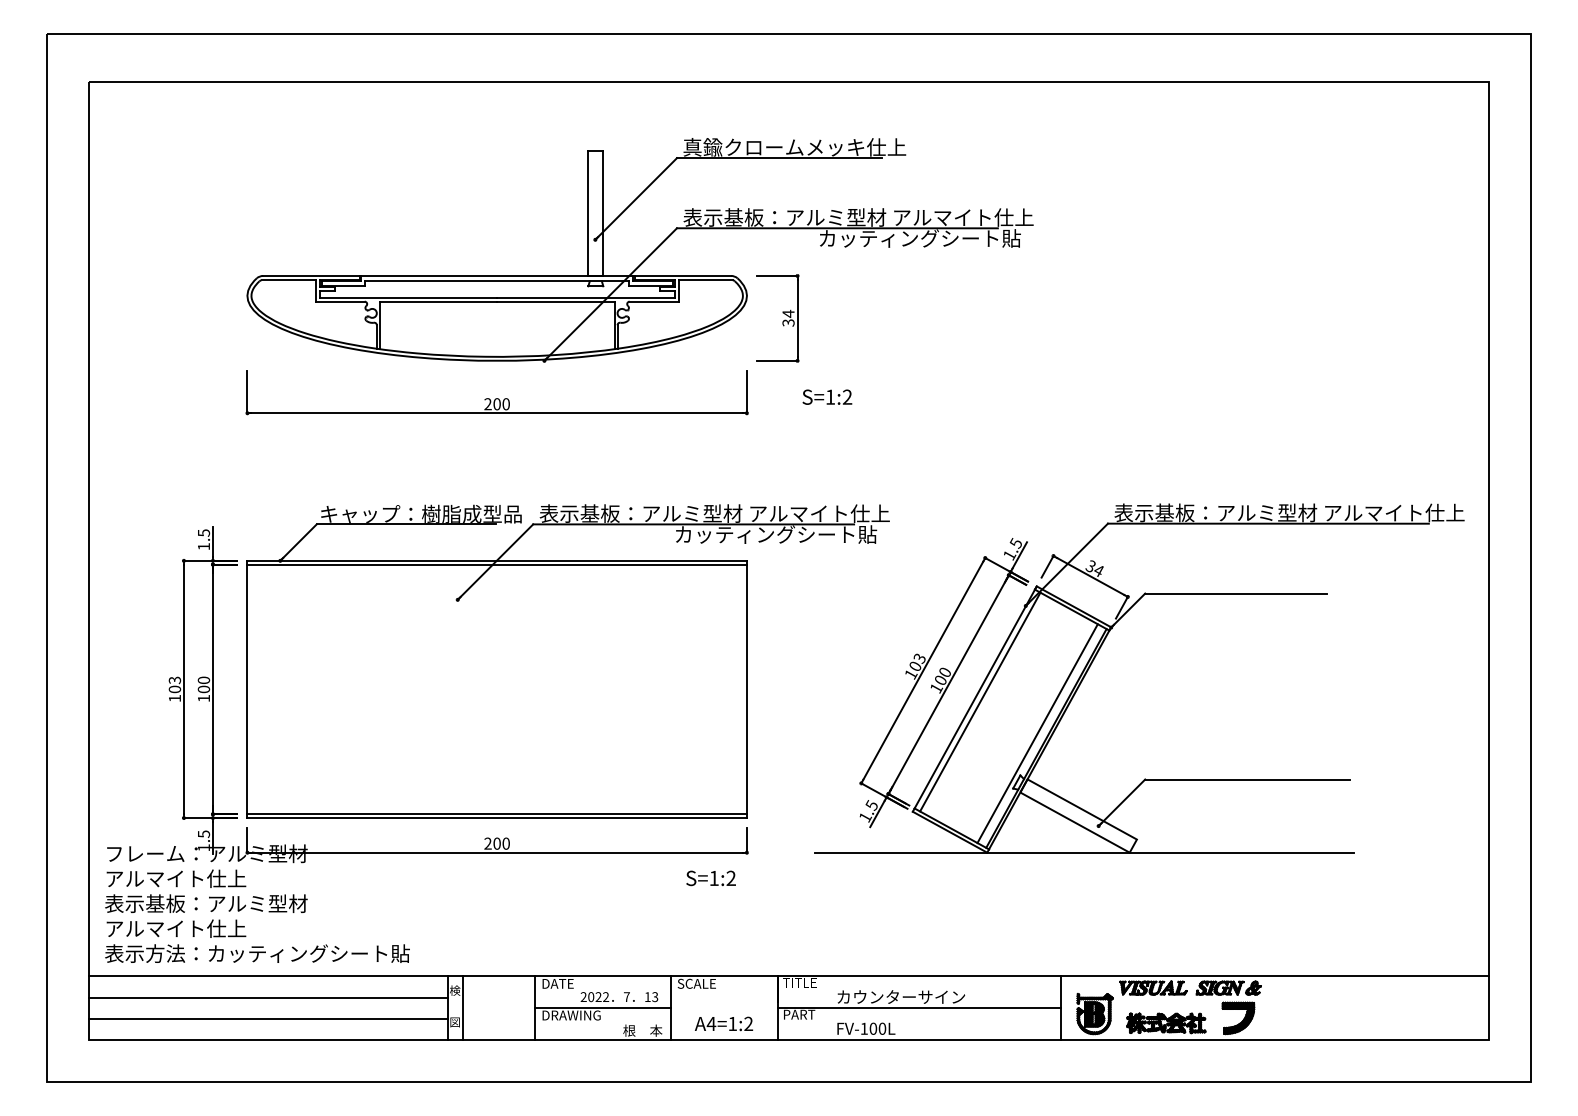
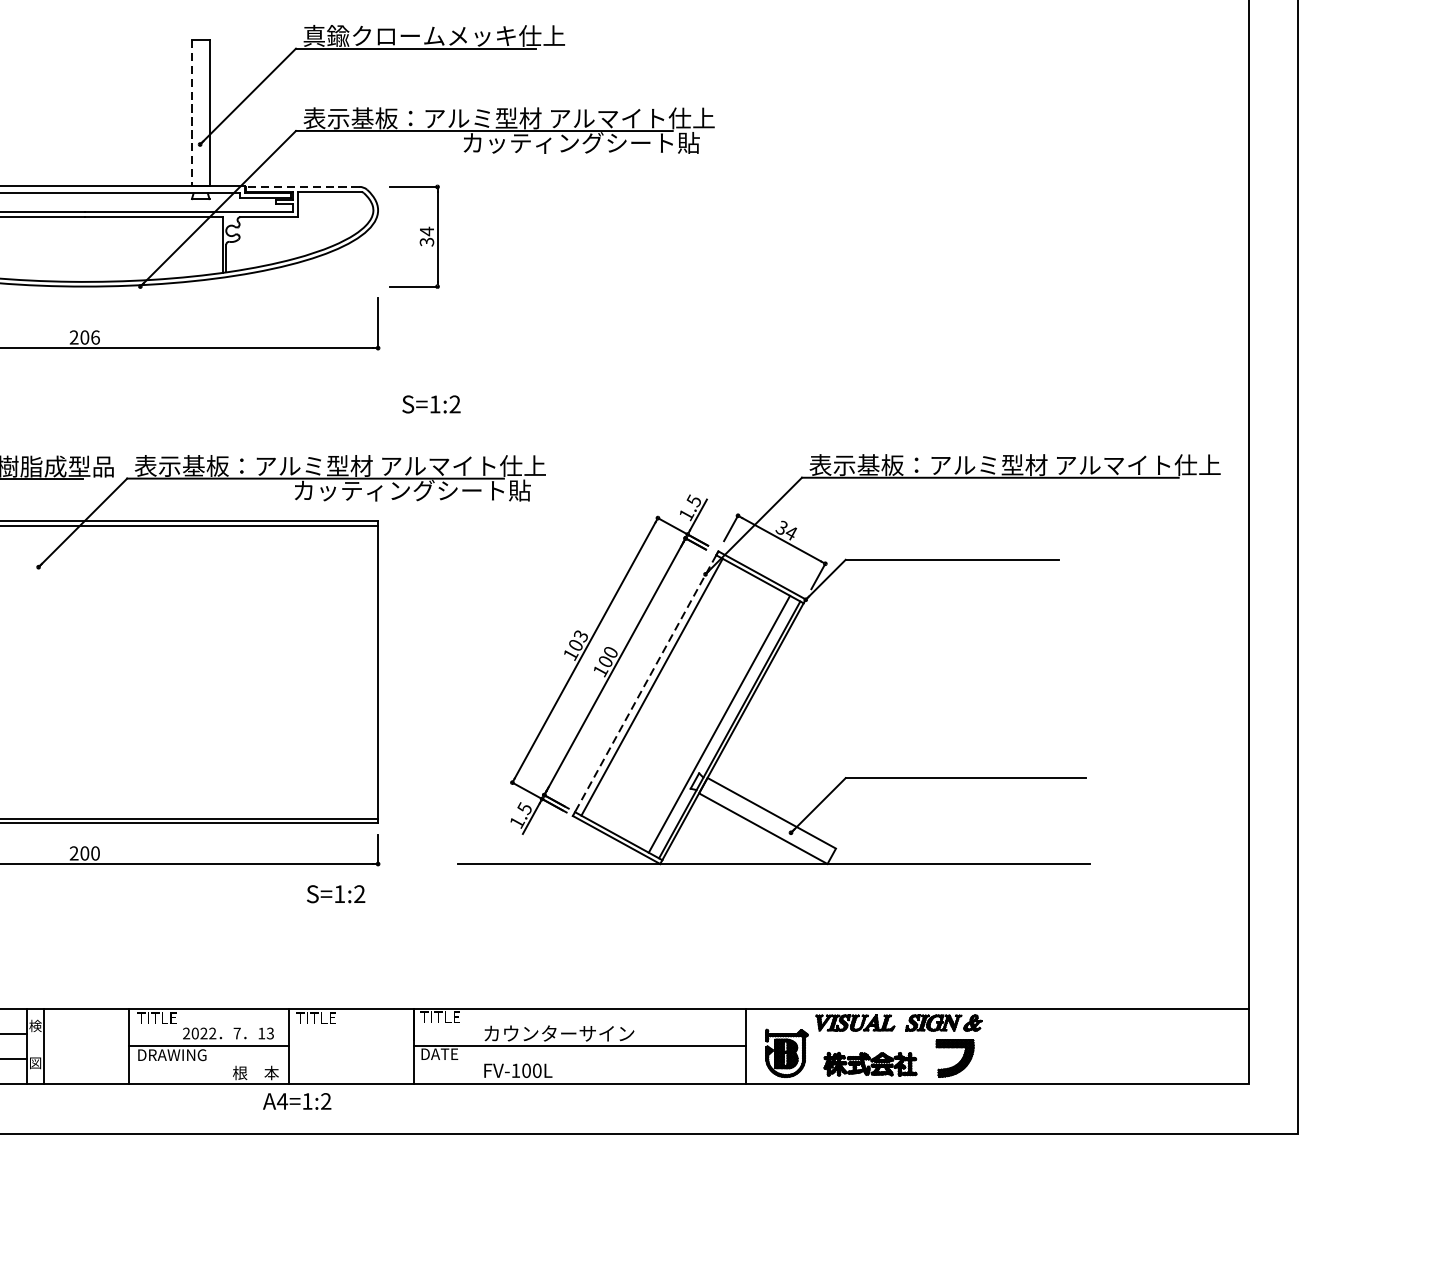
line: (588, 213) -> (192, 113), solid -> dashed
line: (682, 275) -> (302, 186), solid -> dashed
text: (827, 396) -> (431, 403), moved
text: (505, 404) -> (94, 337), 200 -> 206
line: (974, 699) -> (645, 684), solid -> dashed
text: (558, 983) -> (156, 1017), DATE -> TITLE
text: (696, 983) -> (318, 1017), SCALE -> TITLE
text: (800, 1014) -> (441, 1053), PART -> DATE
text: (724, 1023) -> (297, 1100), moved

